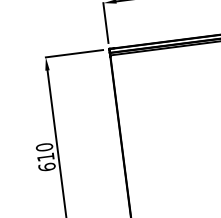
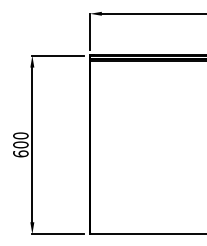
text: (45, 156) -> (20, 144), 610 -> 600

